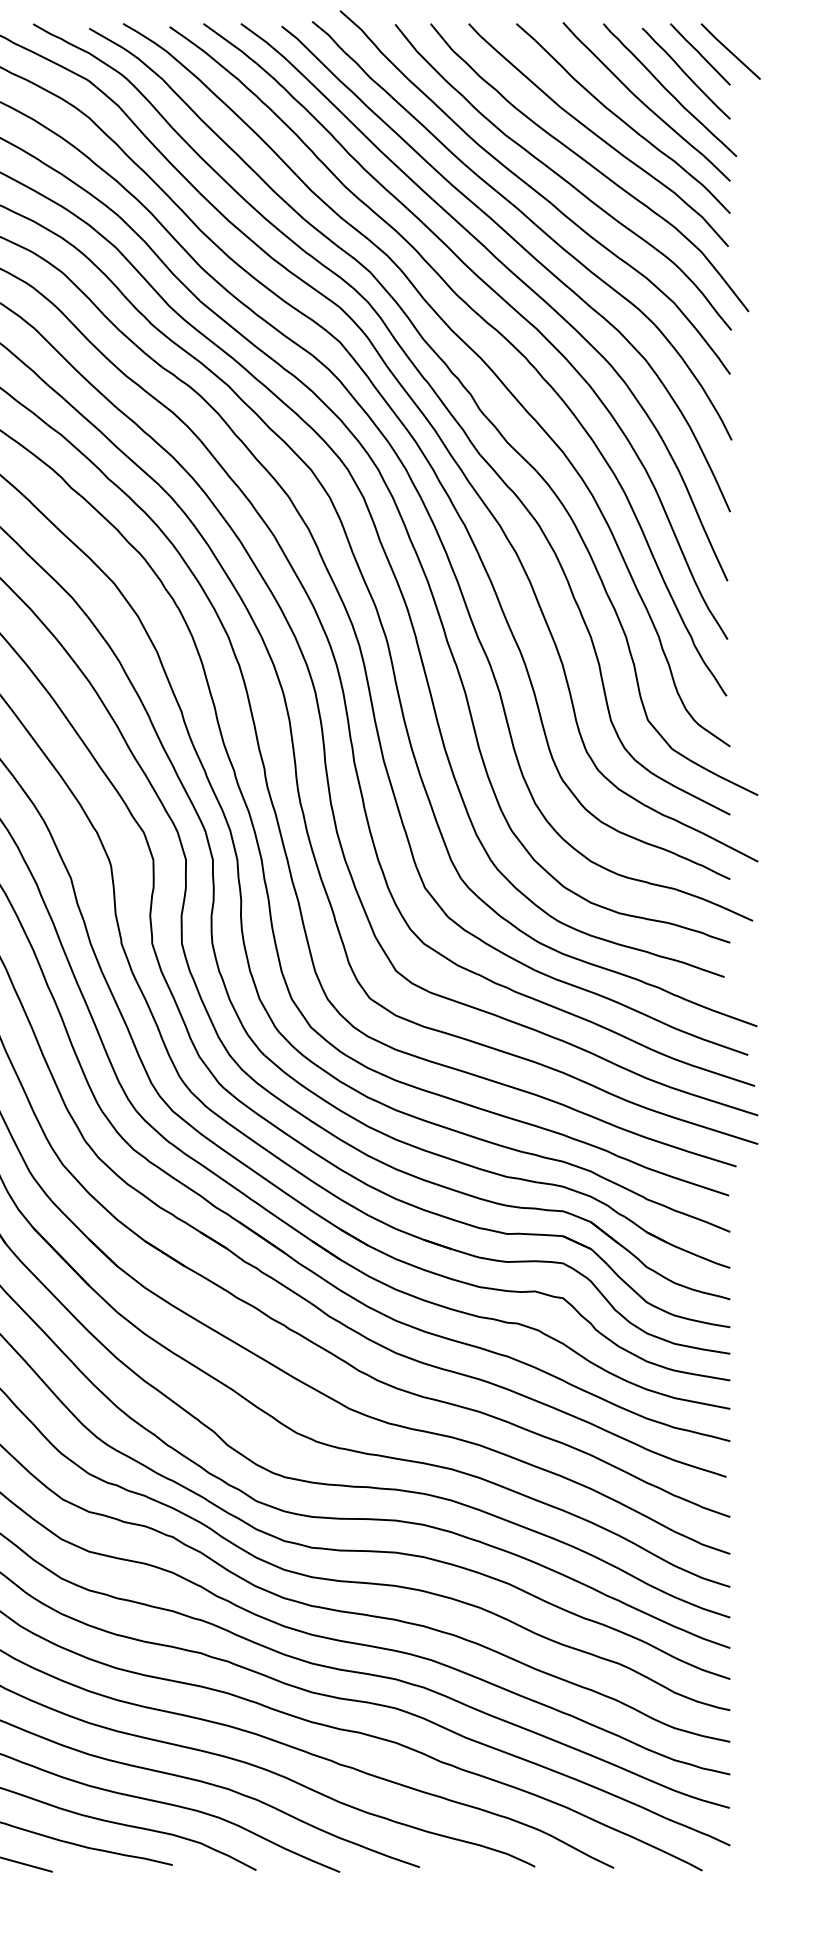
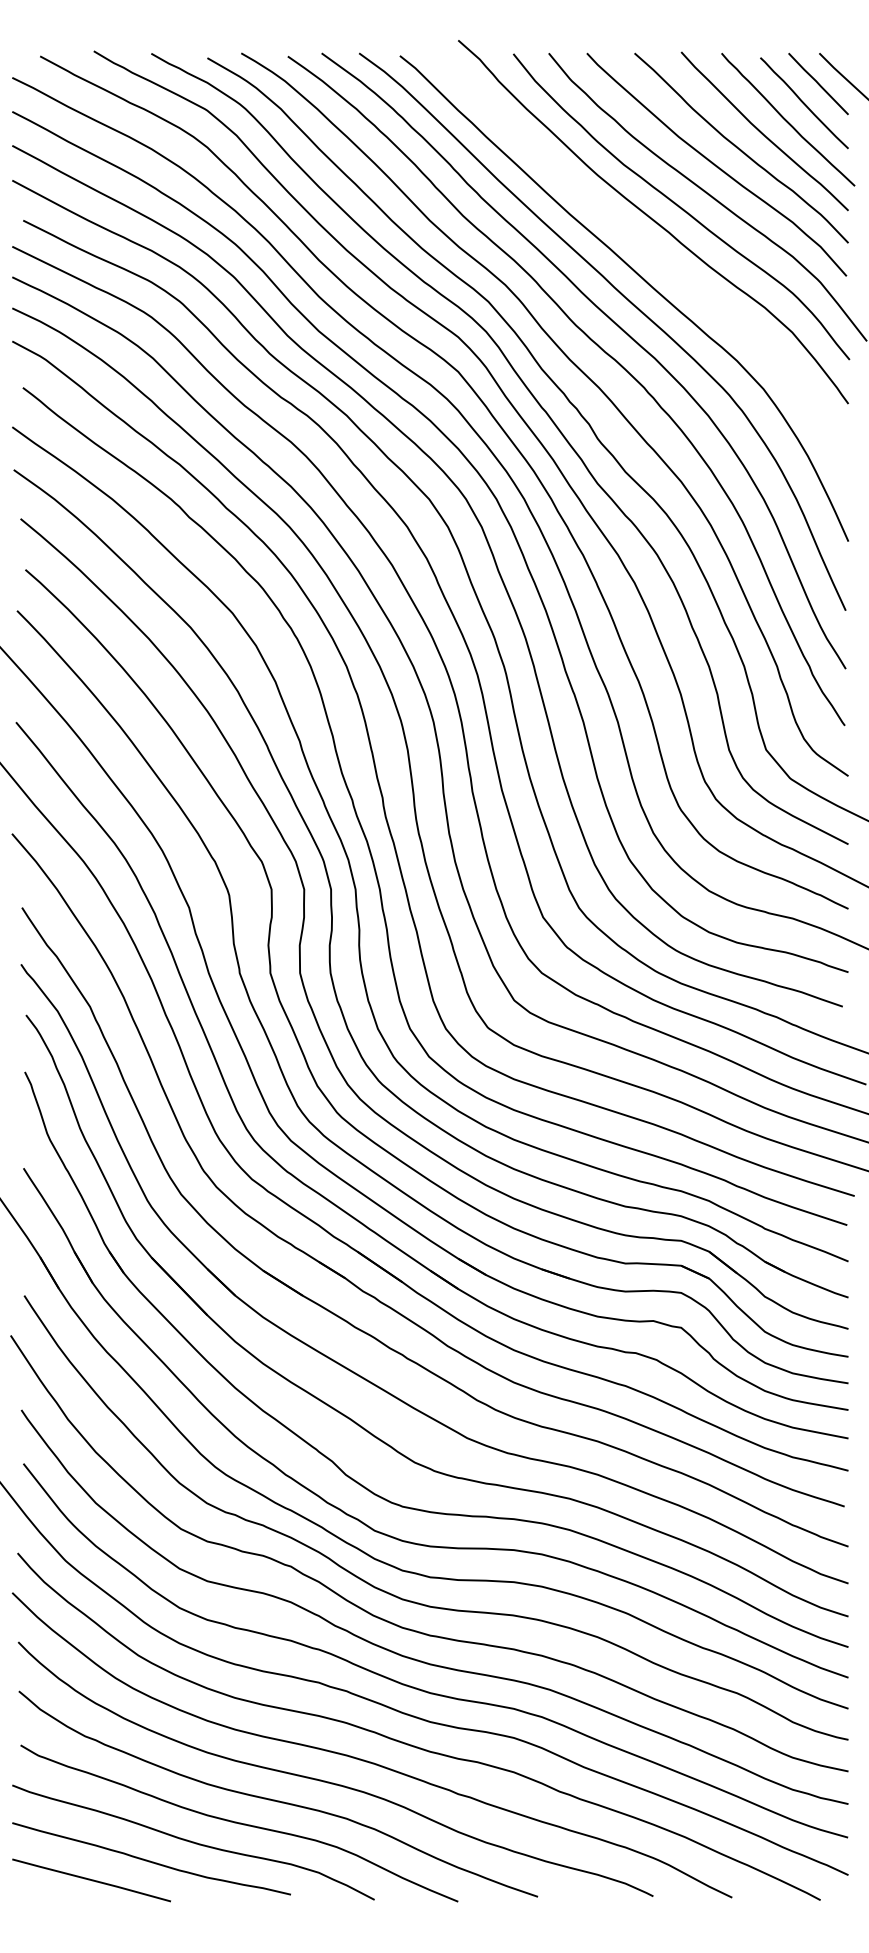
curve: (528, 219) -> (646, 249), removed

